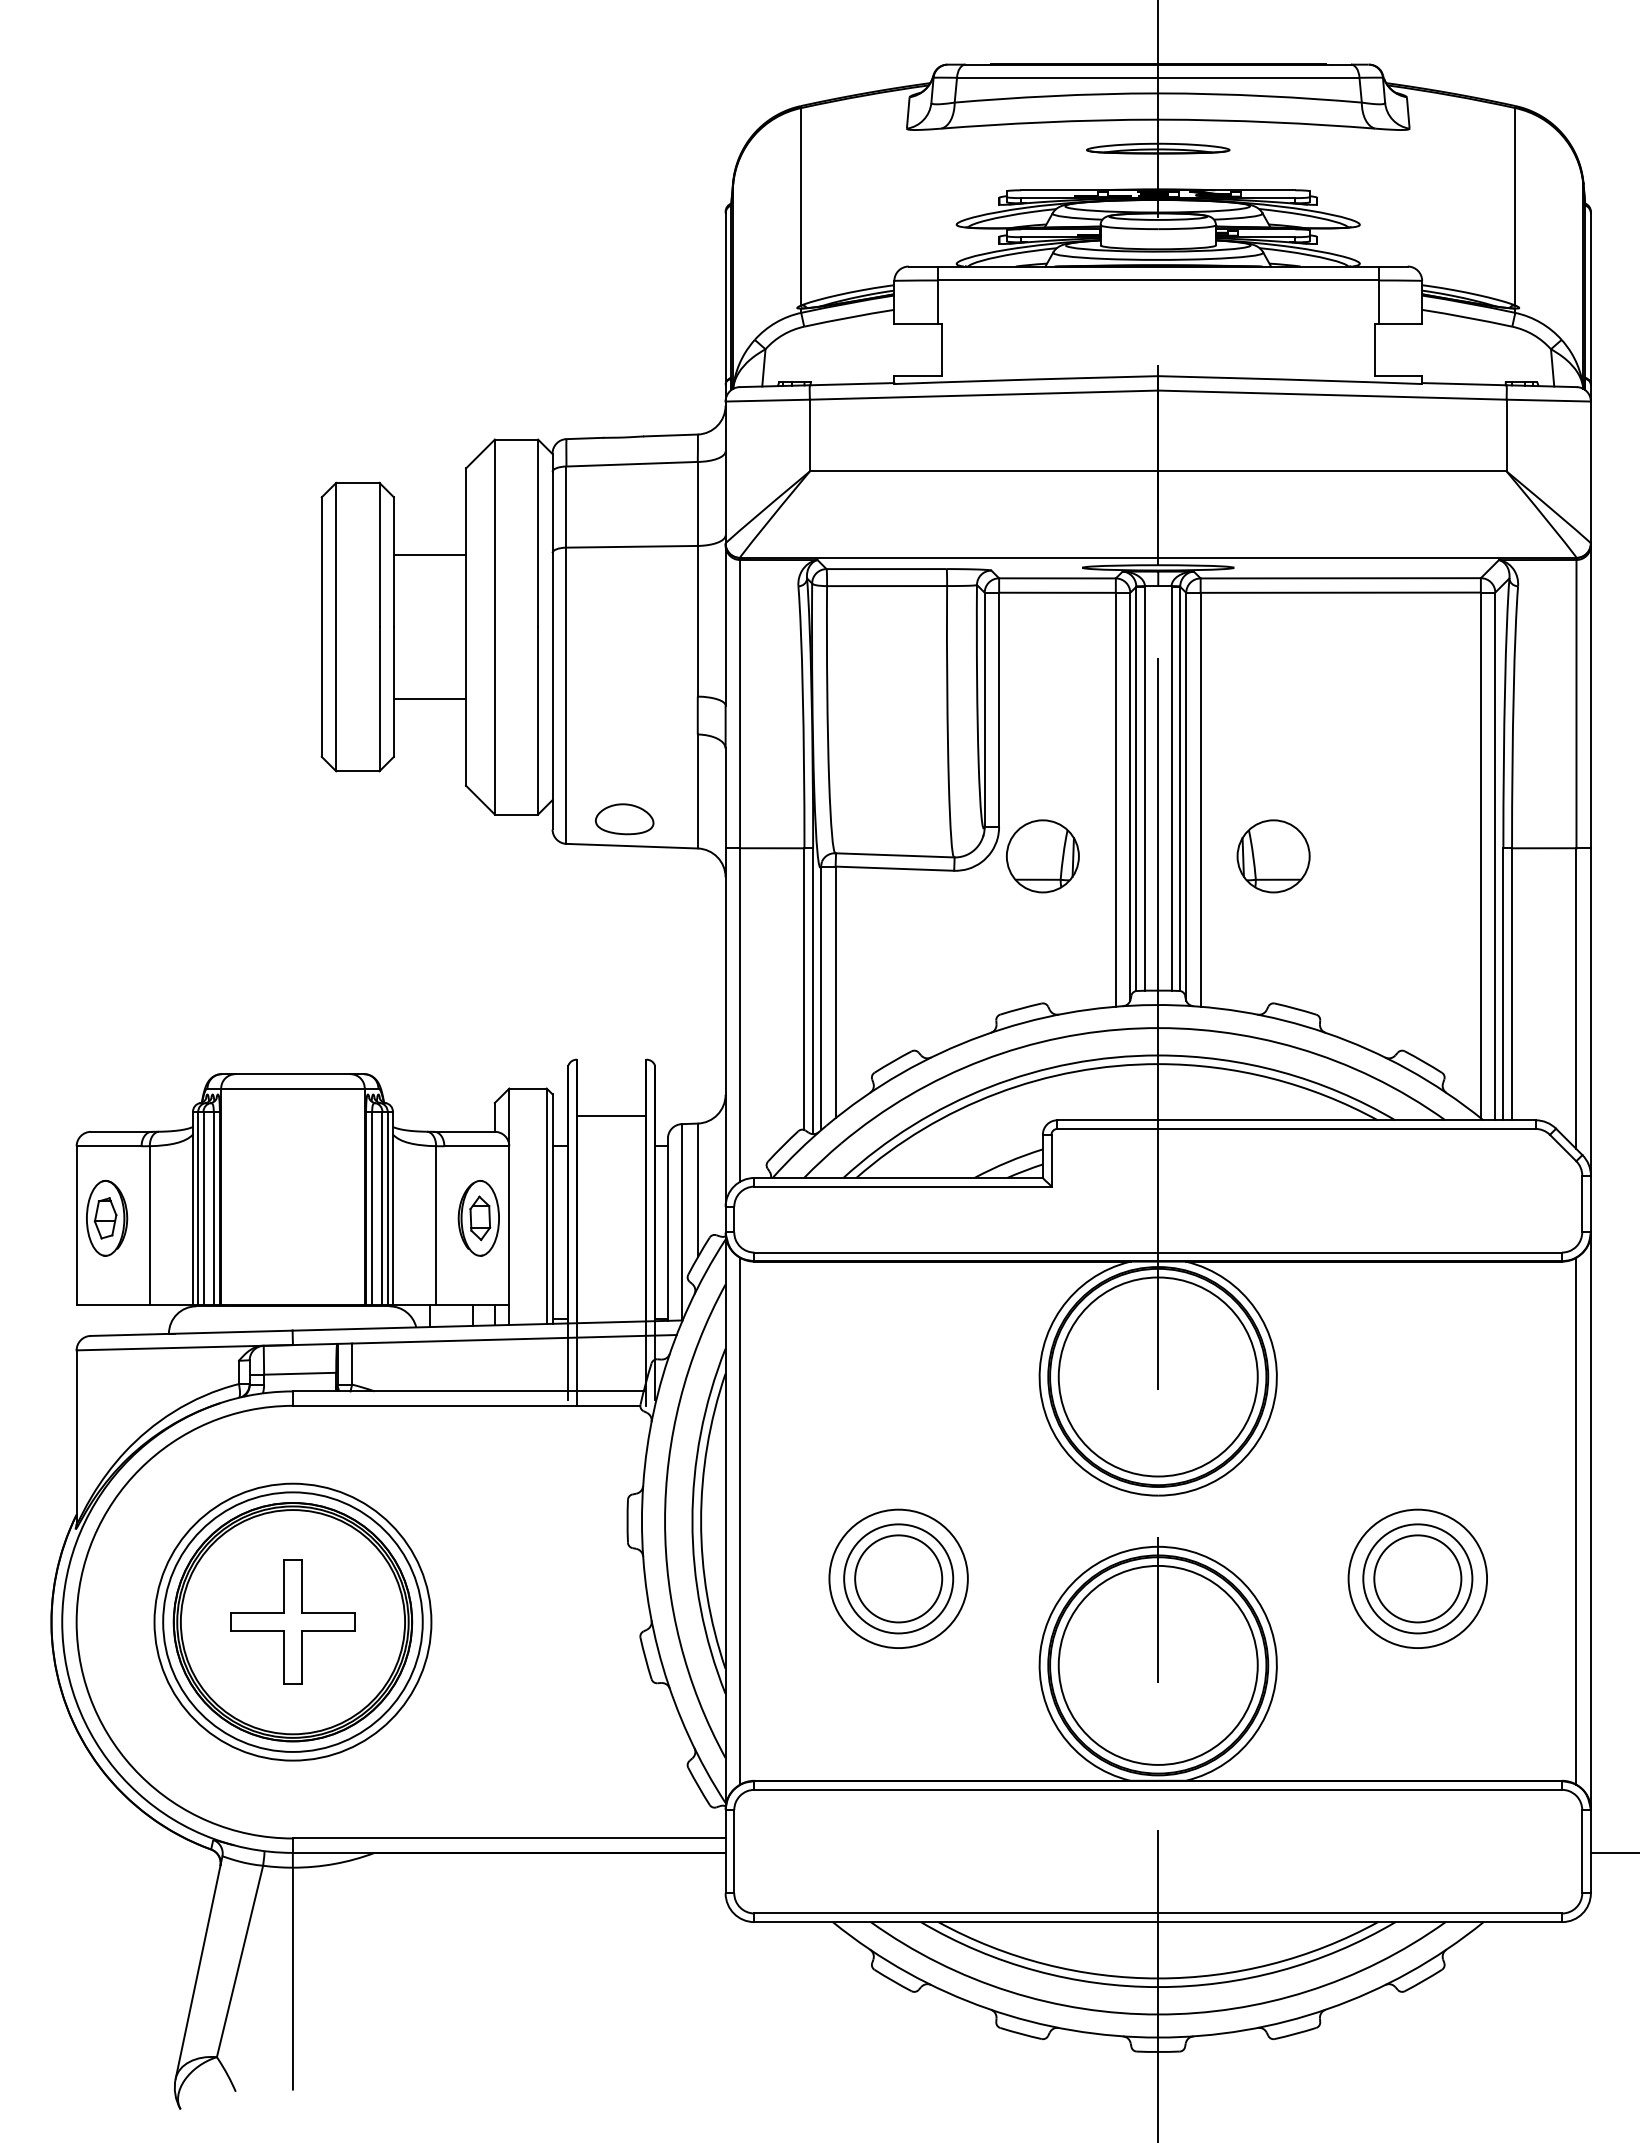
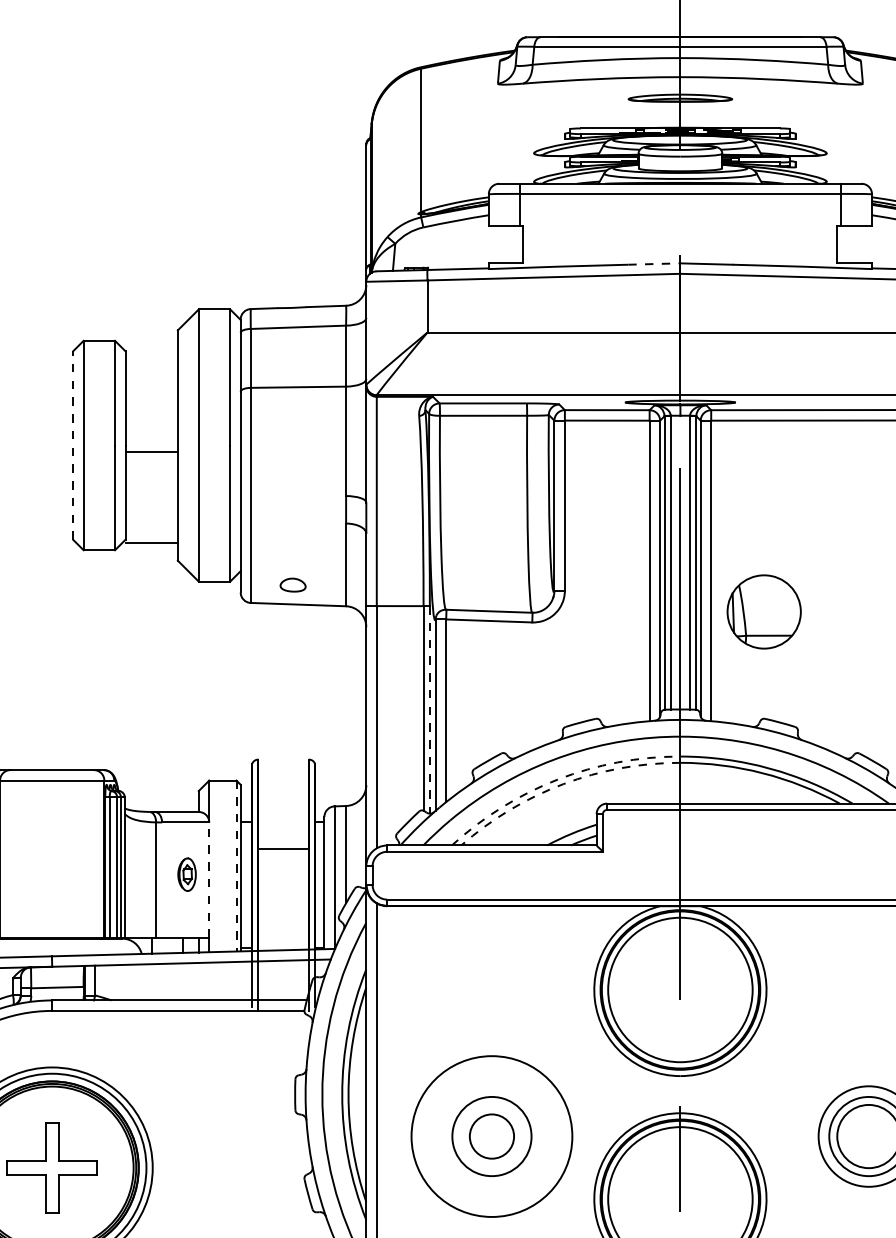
line: (1122, 377) -> (654, 264), solid -> dashed
line: (429, 554) -> (151, 451), moved
line: (321, 627) -> (72, 445), solid -> dashed
line: (429, 699) -> (151, 543), moved
part: (624, 819) -> (292, 585), size x0.6
part: (1042, 856) -> (596, 612), removed
part: (1273, 856) -> (764, 612), size x1.4
line: (813, 991) -> (430, 710), solid -> dashed
arc: (989, 1087) -> (557, 779), solid -> dashed
arc: (996, 1093) -> (562, 784), solid -> dashed
line: (611, 1115) -> (283, 848), moved
line: (546, 1206) -> (236, 866), solid -> dashed
part: (478, 1217) -> (186, 874), size x0.6
line: (509, 1225) -> (209, 879), solid -> dashed
circle: (898, 1578) -> (491, 1136), size x0.7
circle: (898, 1578) -> (491, 1136), size x1.6

